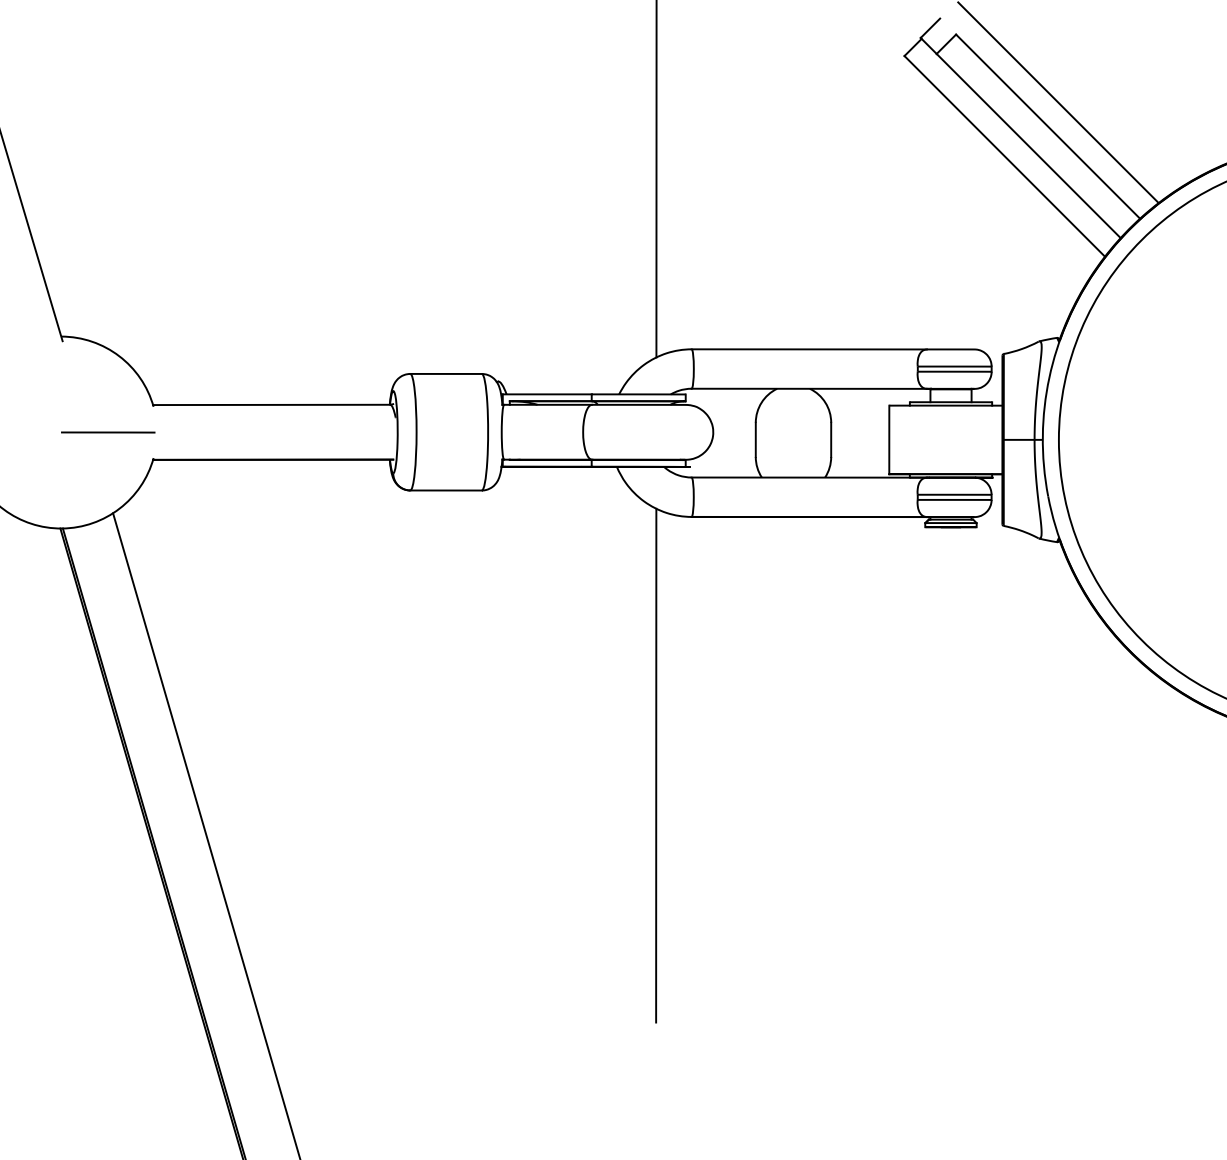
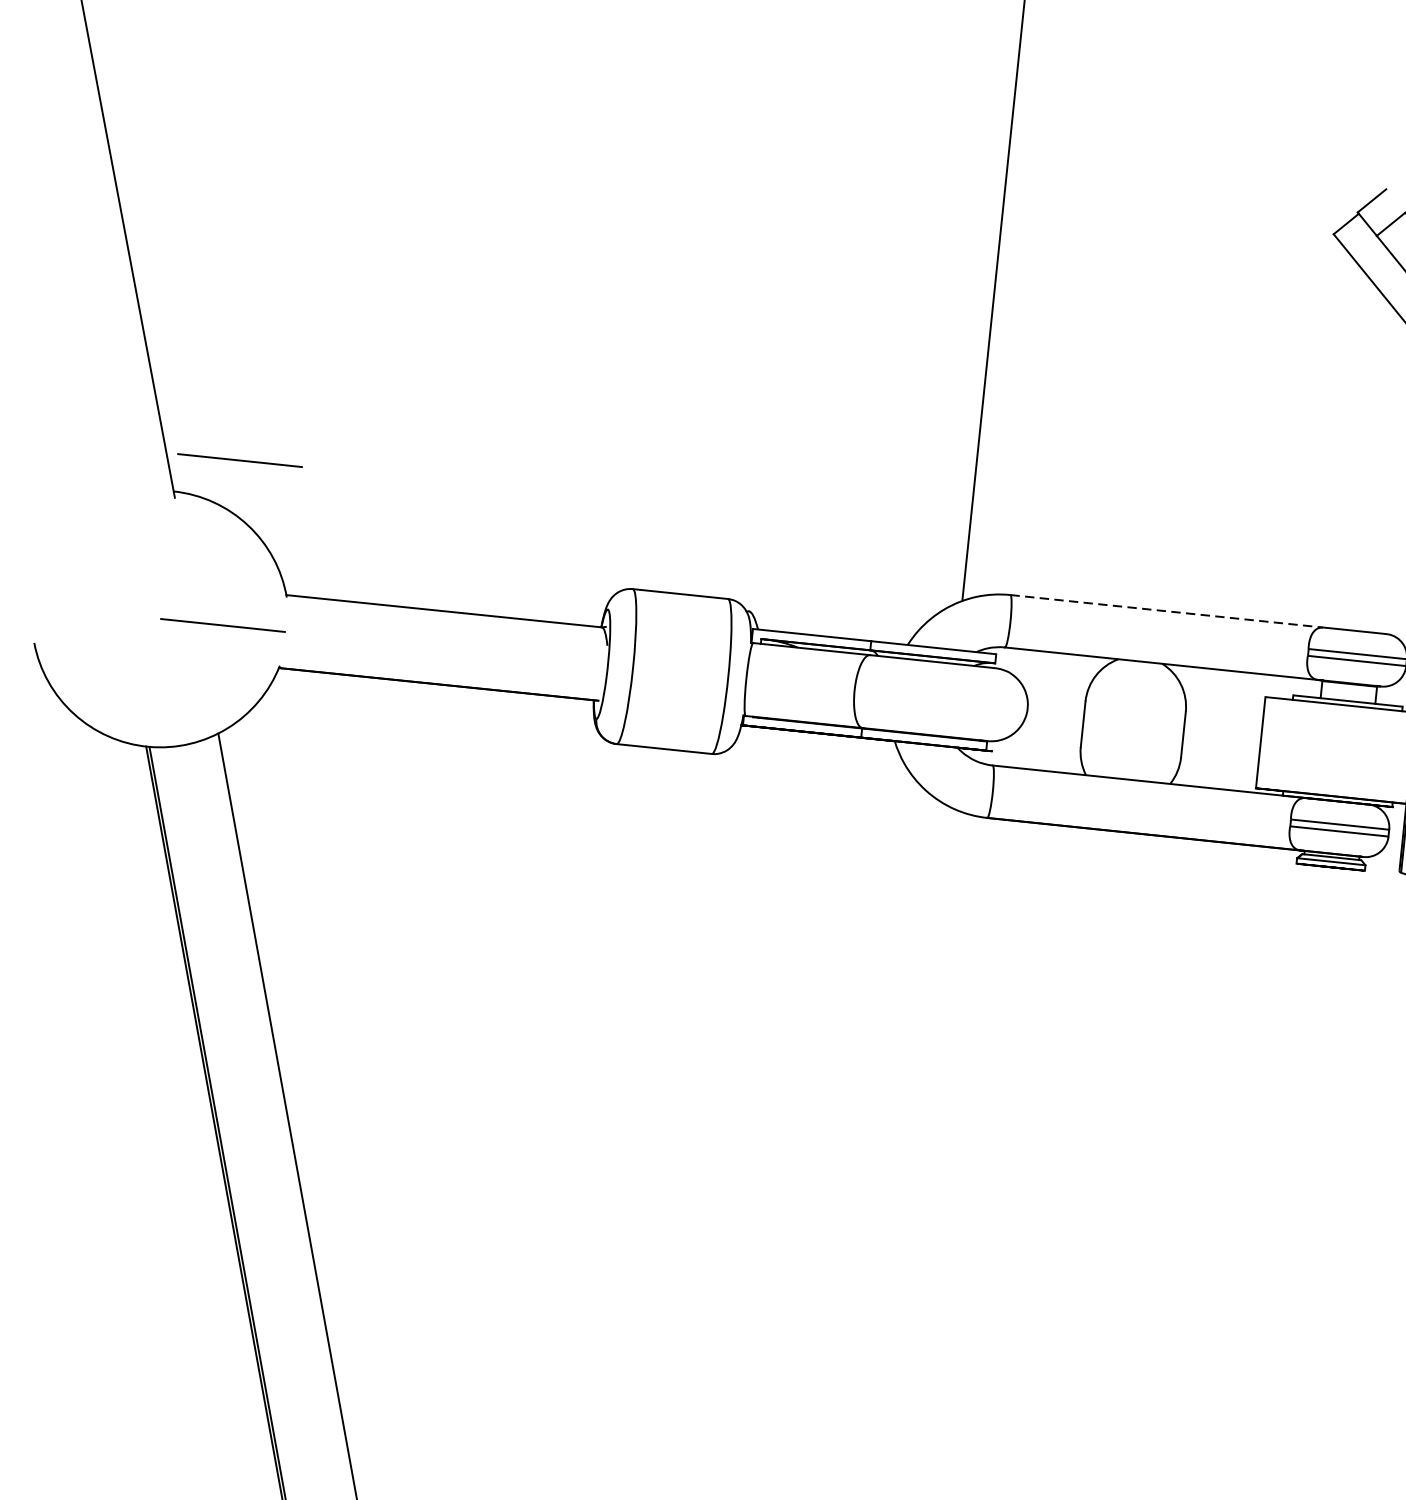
line: (108, 308) -> (240, 460), added
line: (809, 349) -> (1167, 611), solid -> dashed
line: (656, 765) -> (906, 1143), removed

